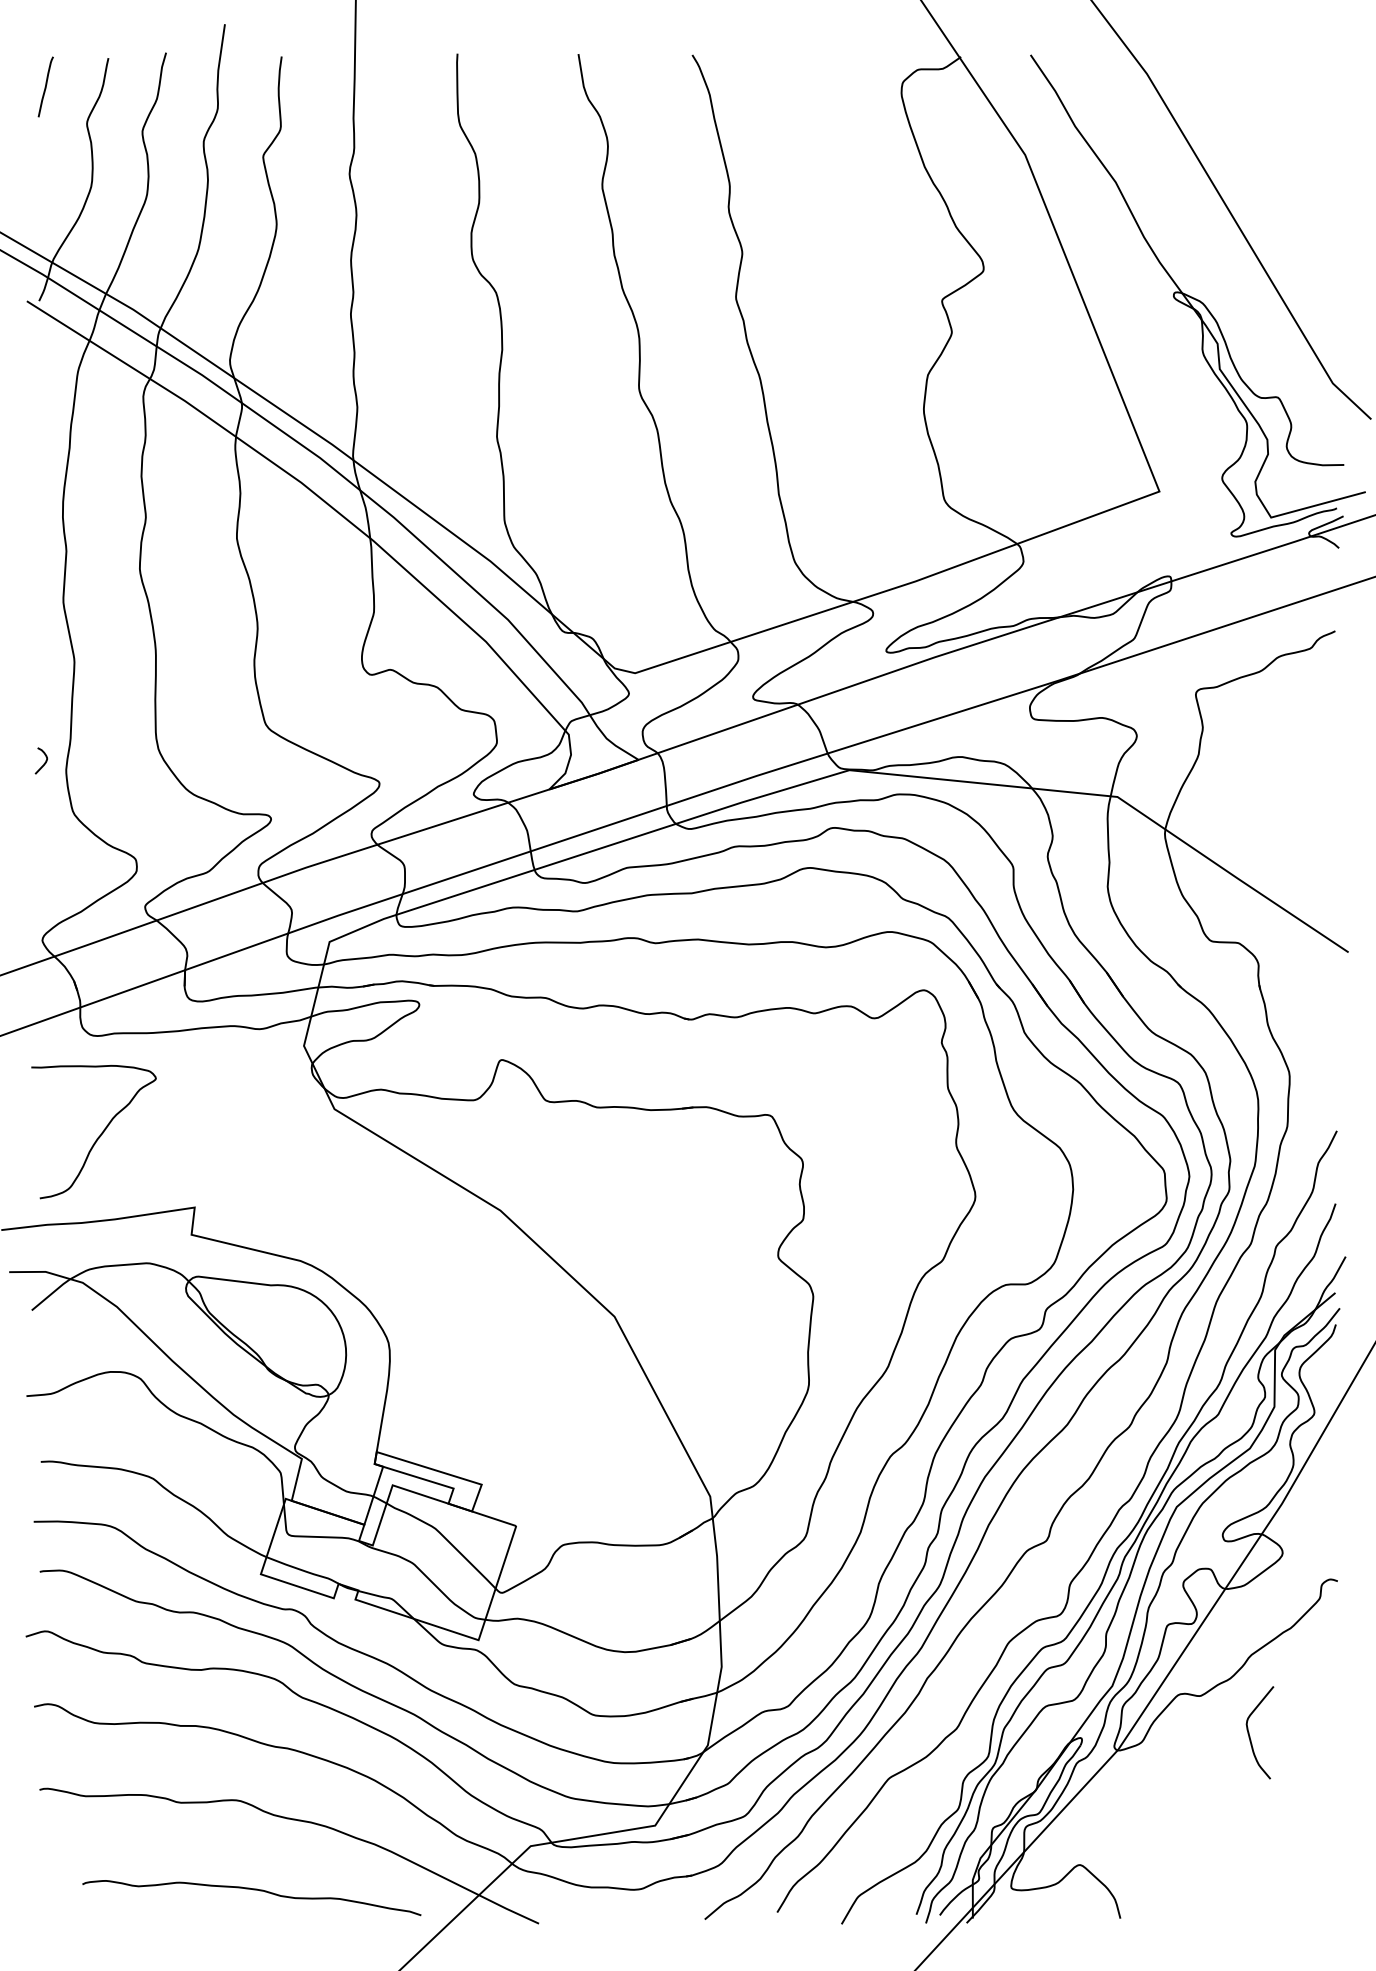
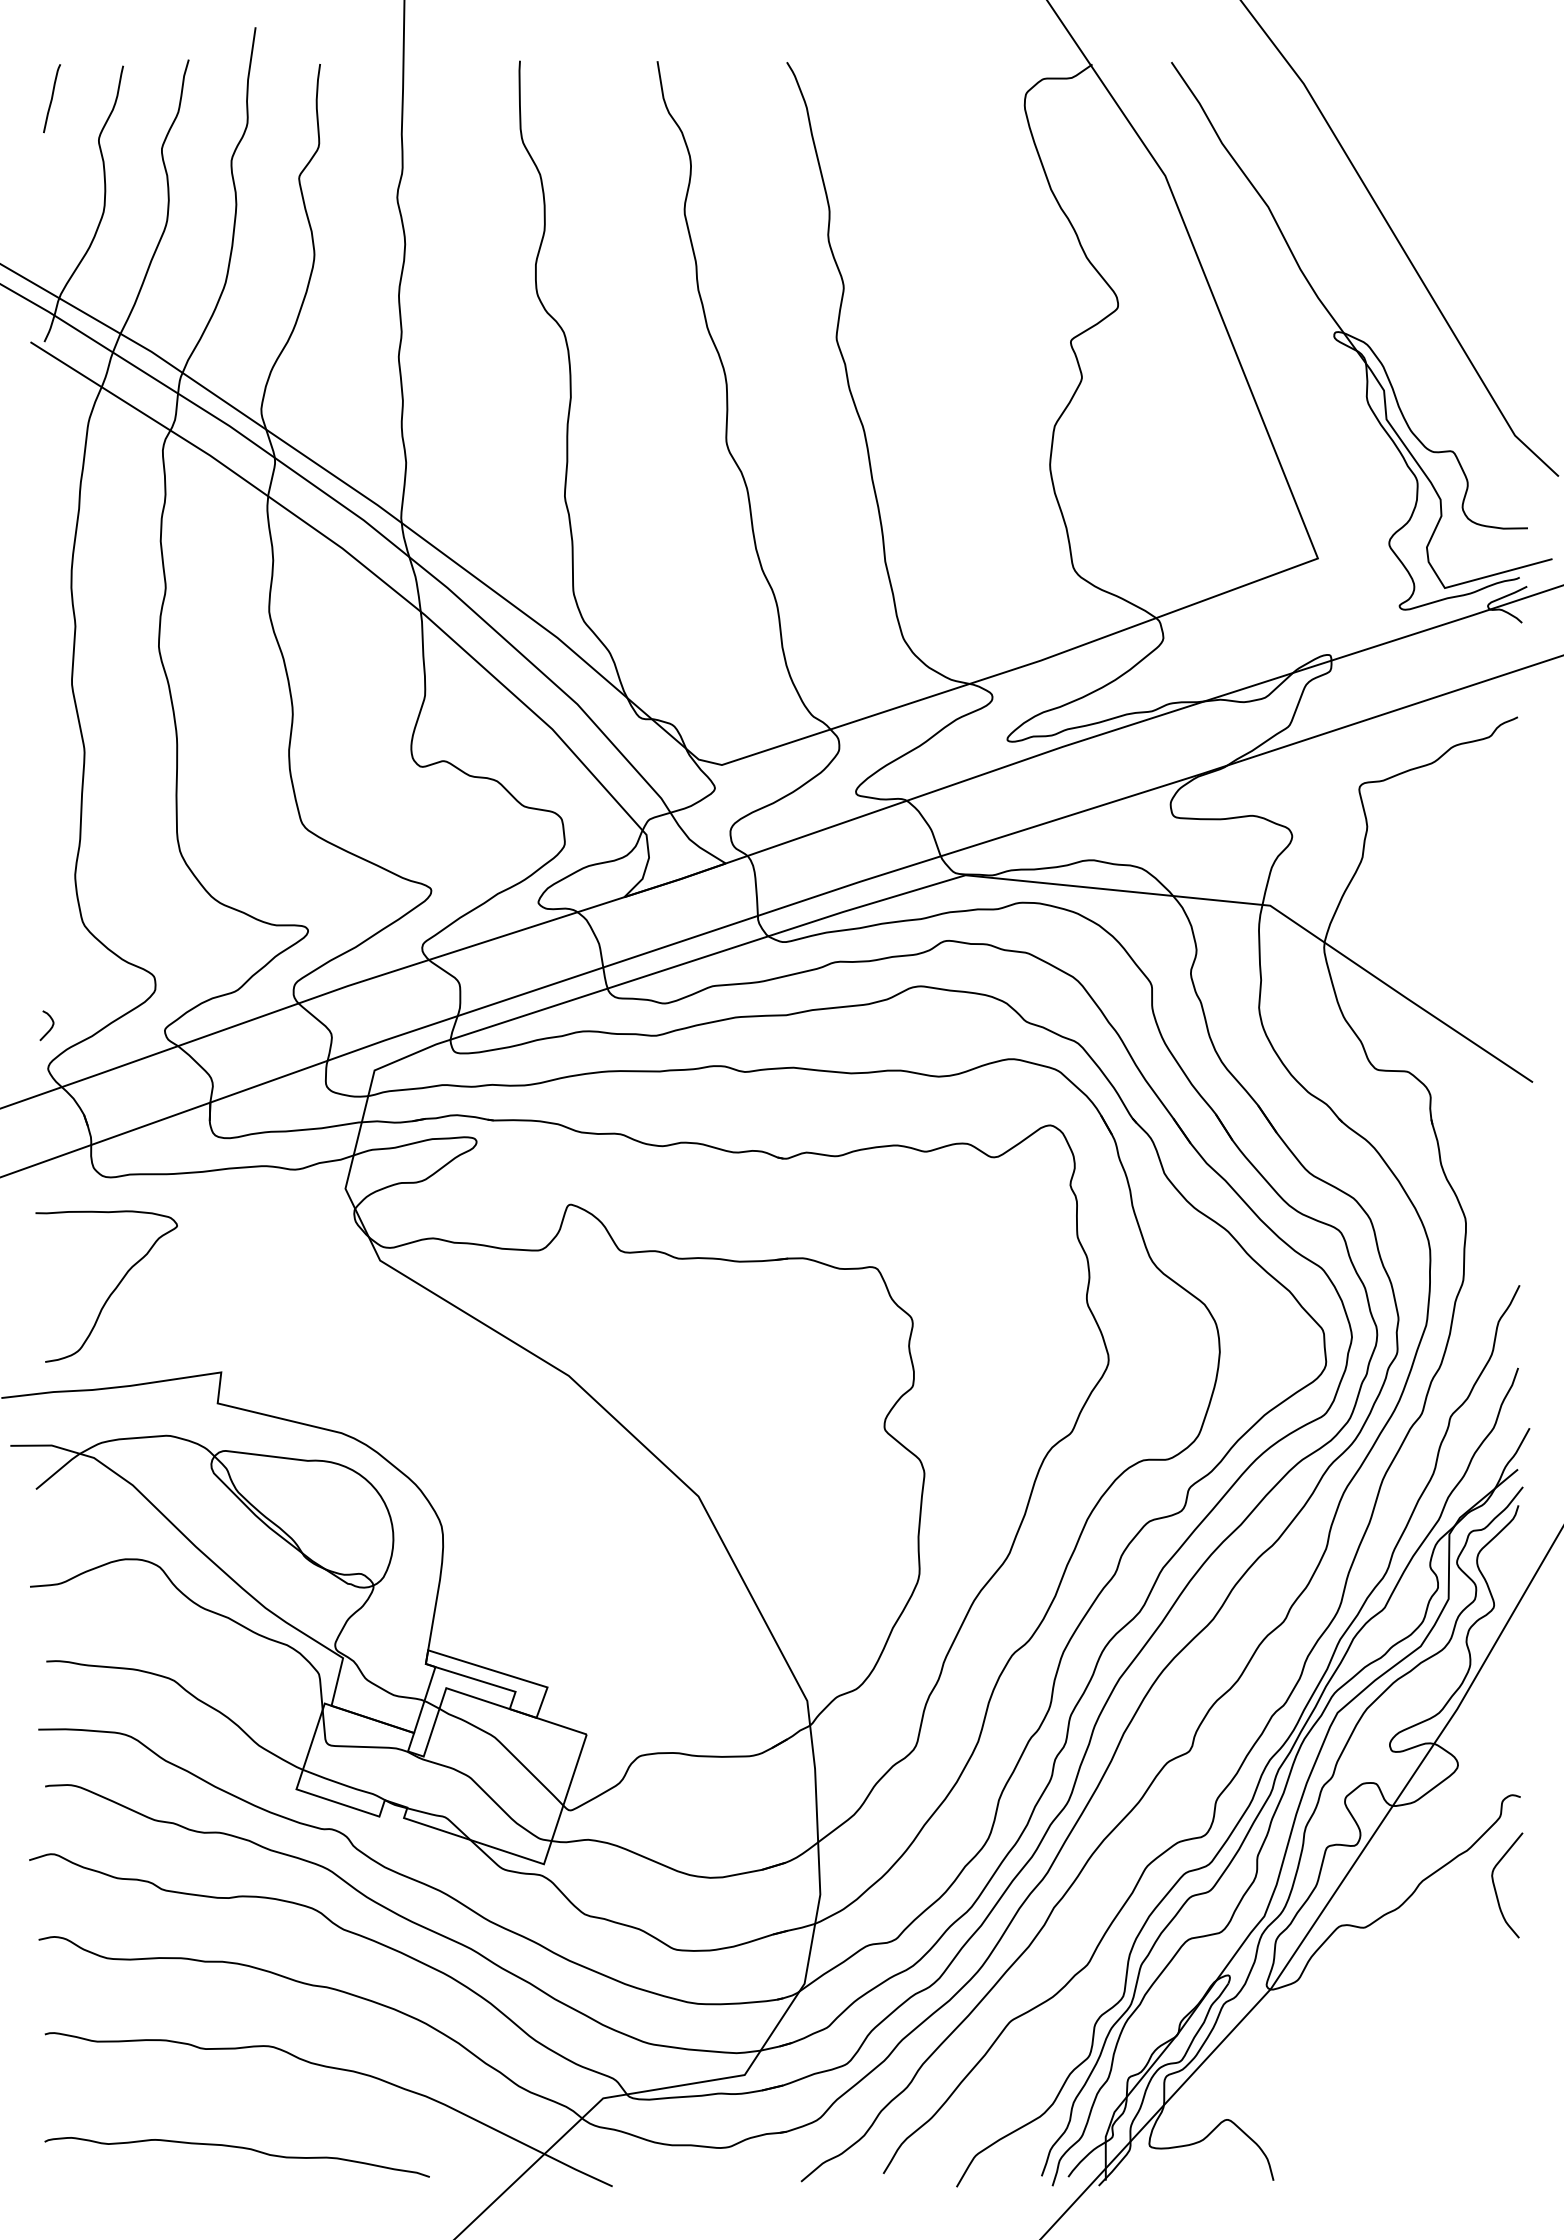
curve: (44, 762) -> (50, 1027), moved
curve: (1249, 1733) -> (1495, 1886), moved
curve: (252, 1890) -> (238, 2148), moved

